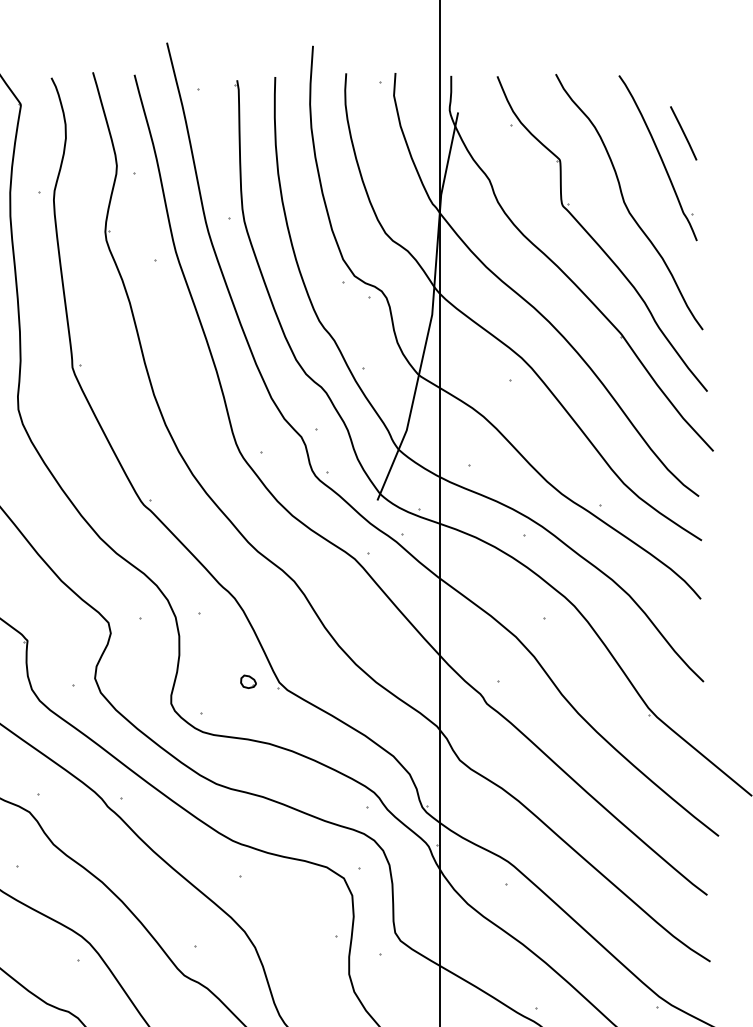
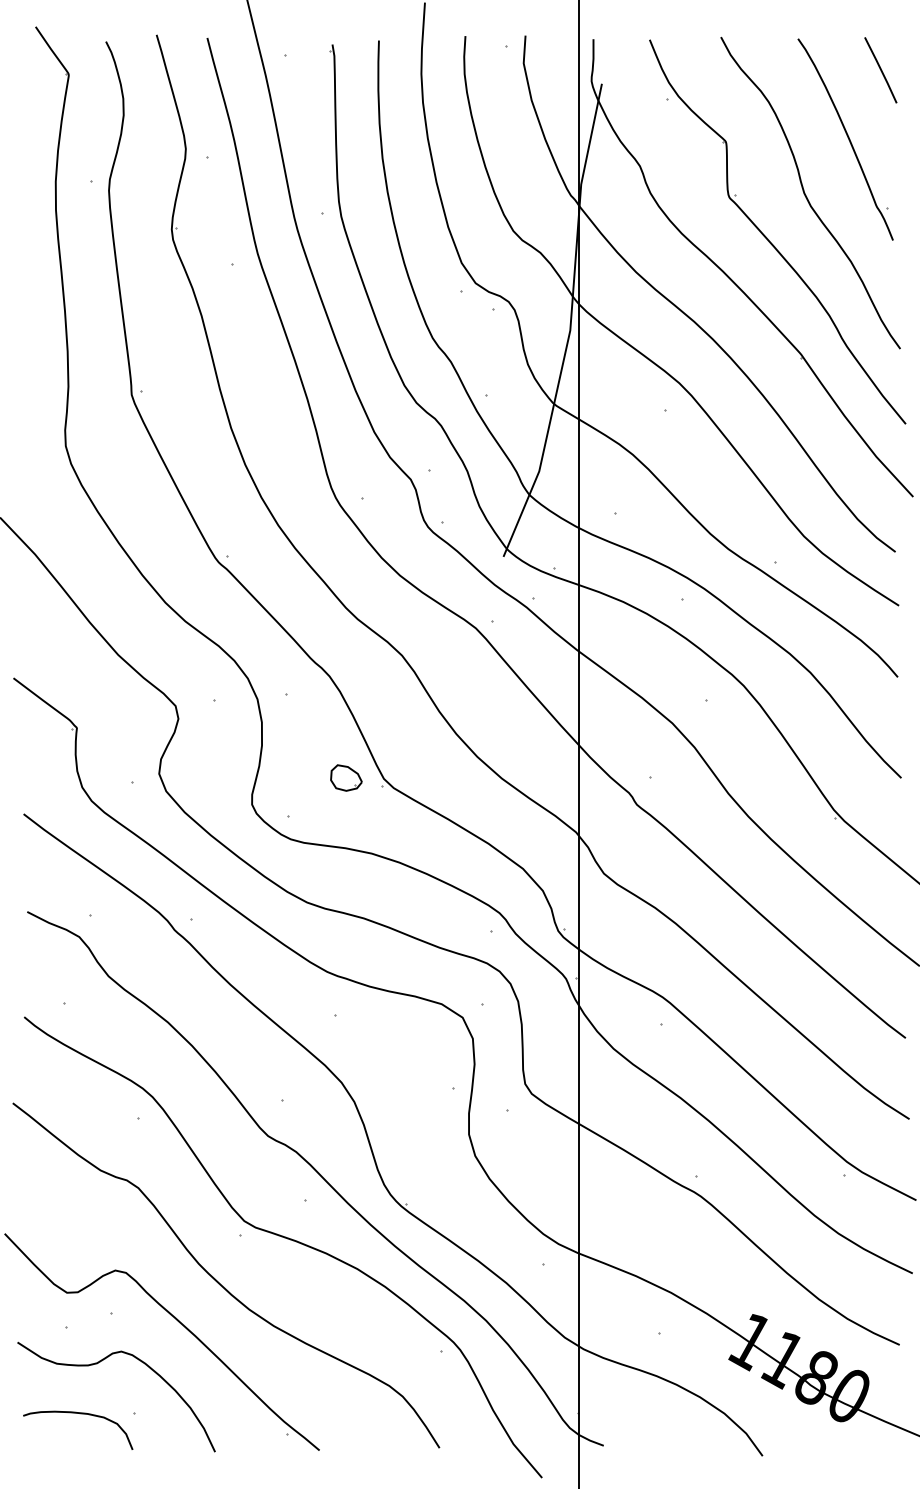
line: (683, 133) -> (880, 70), moved
part: (248, 681) -> (346, 777), size x1.67

